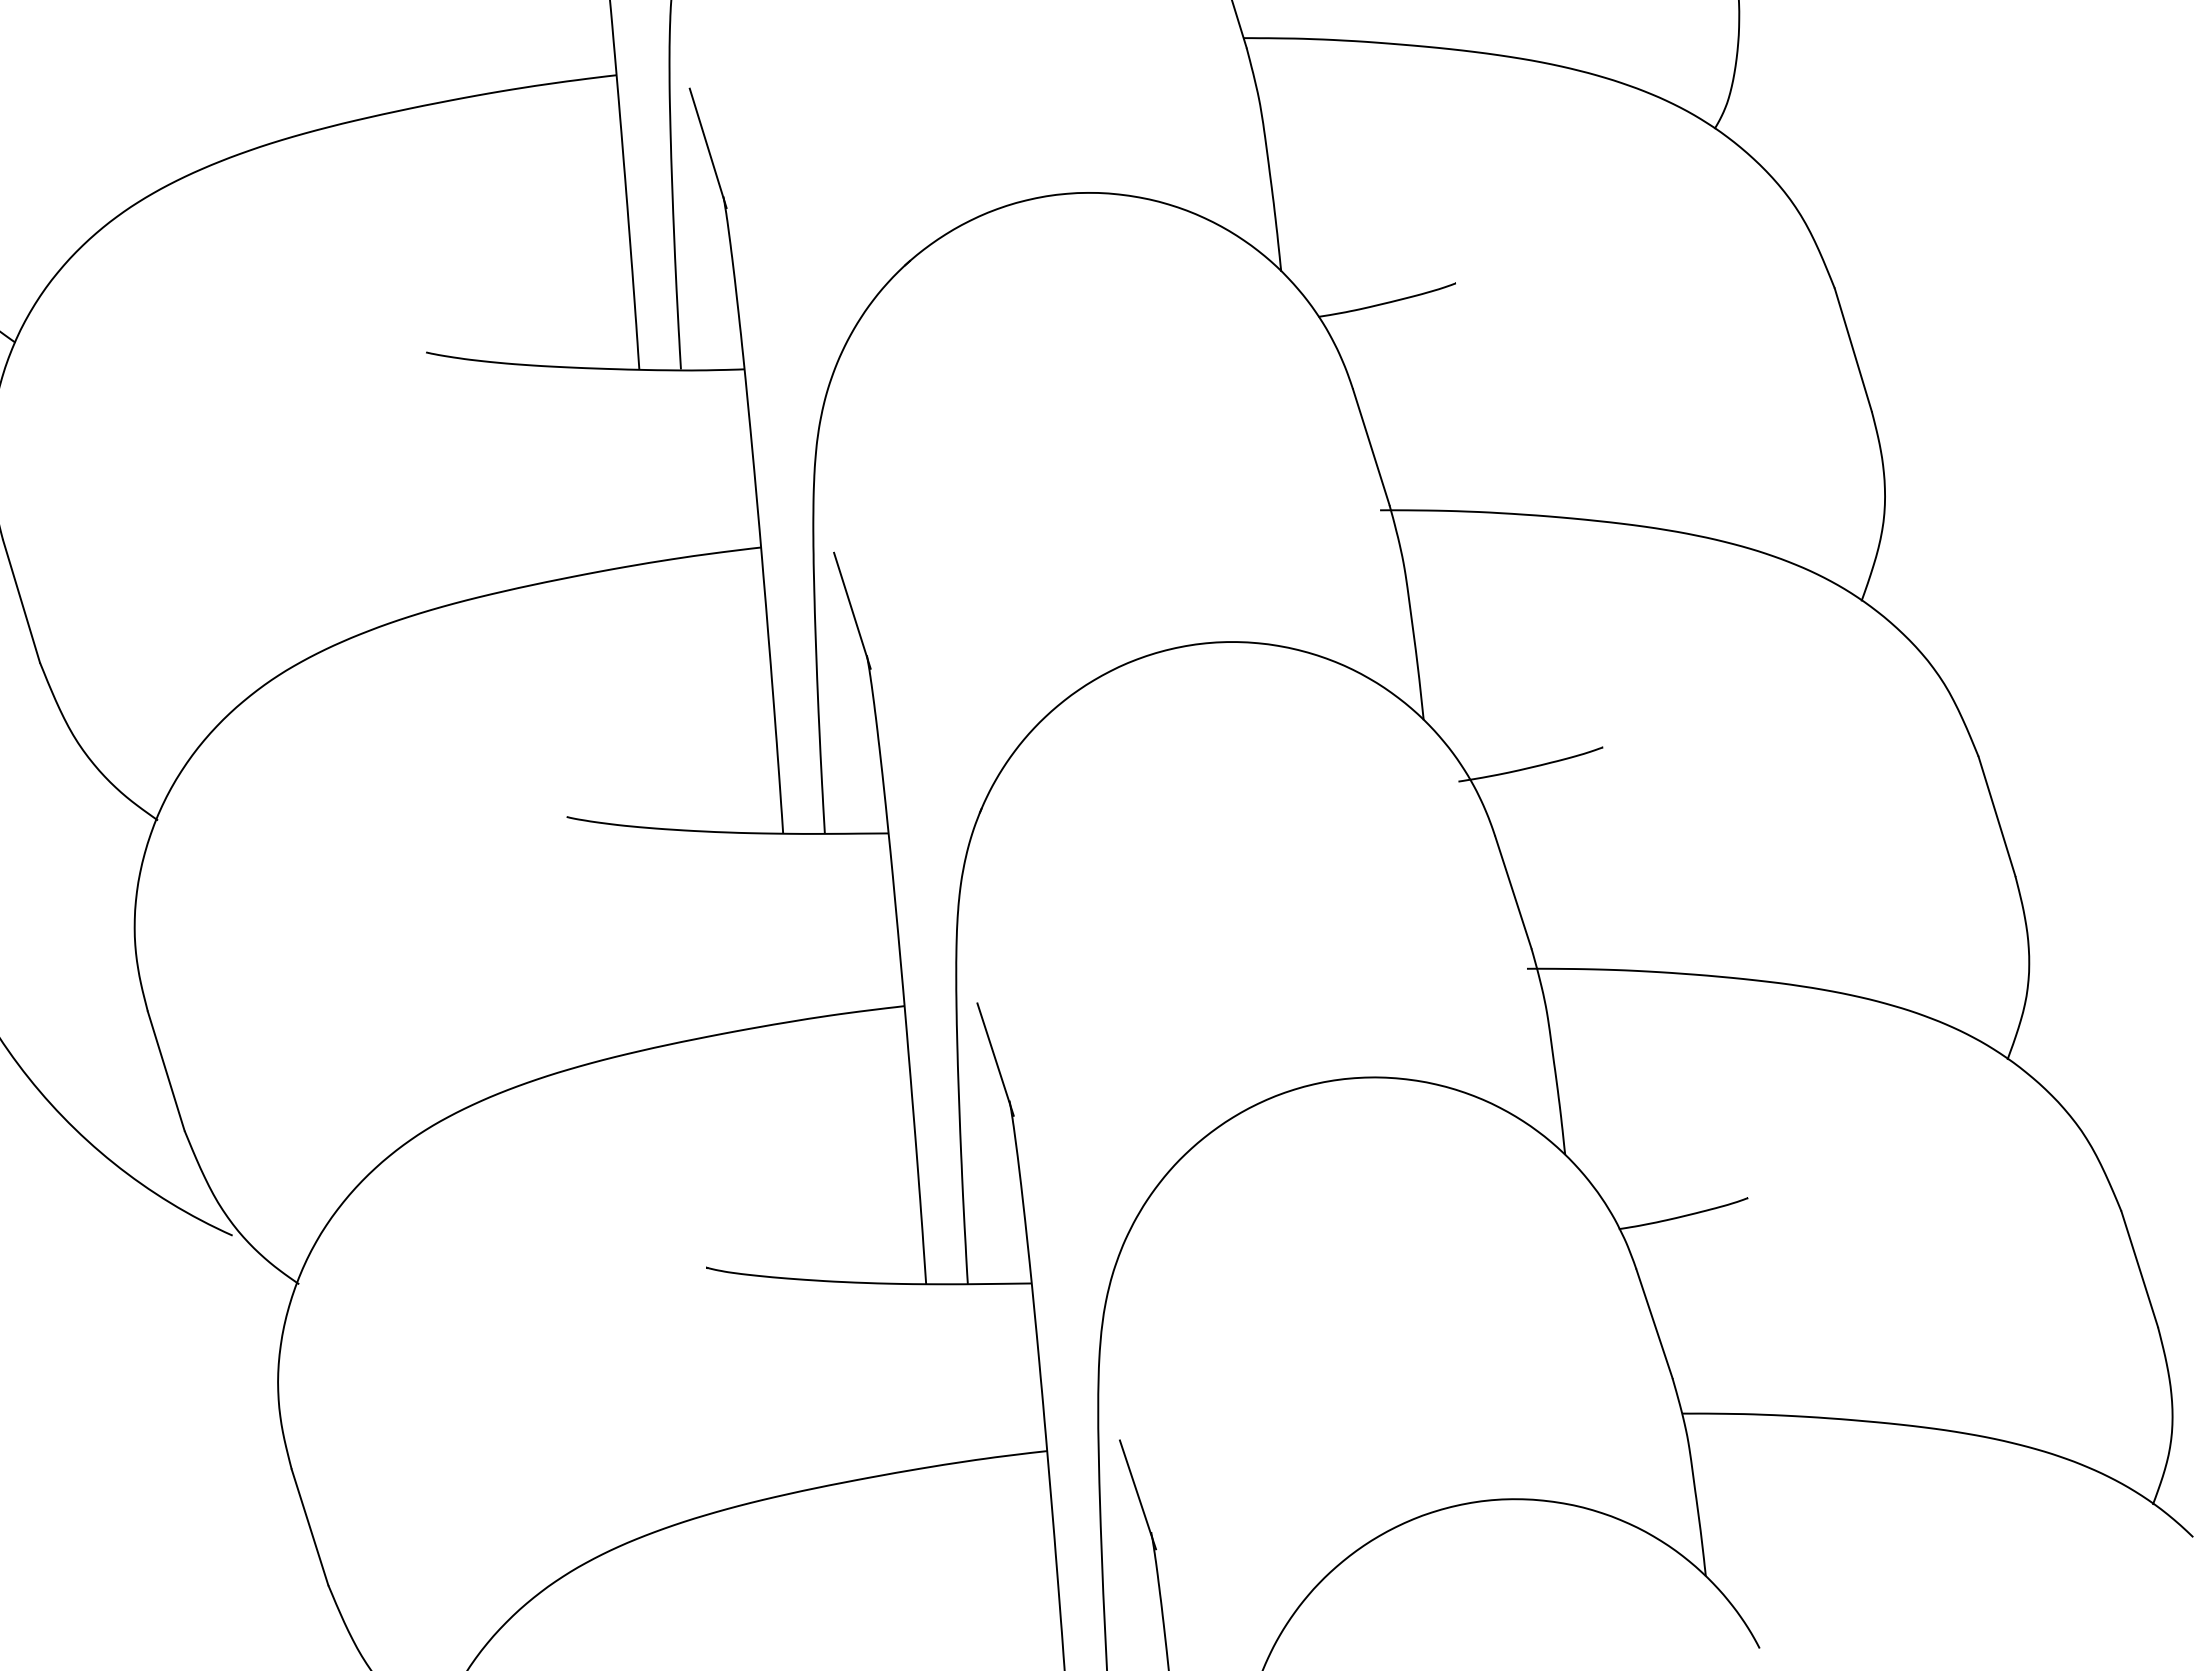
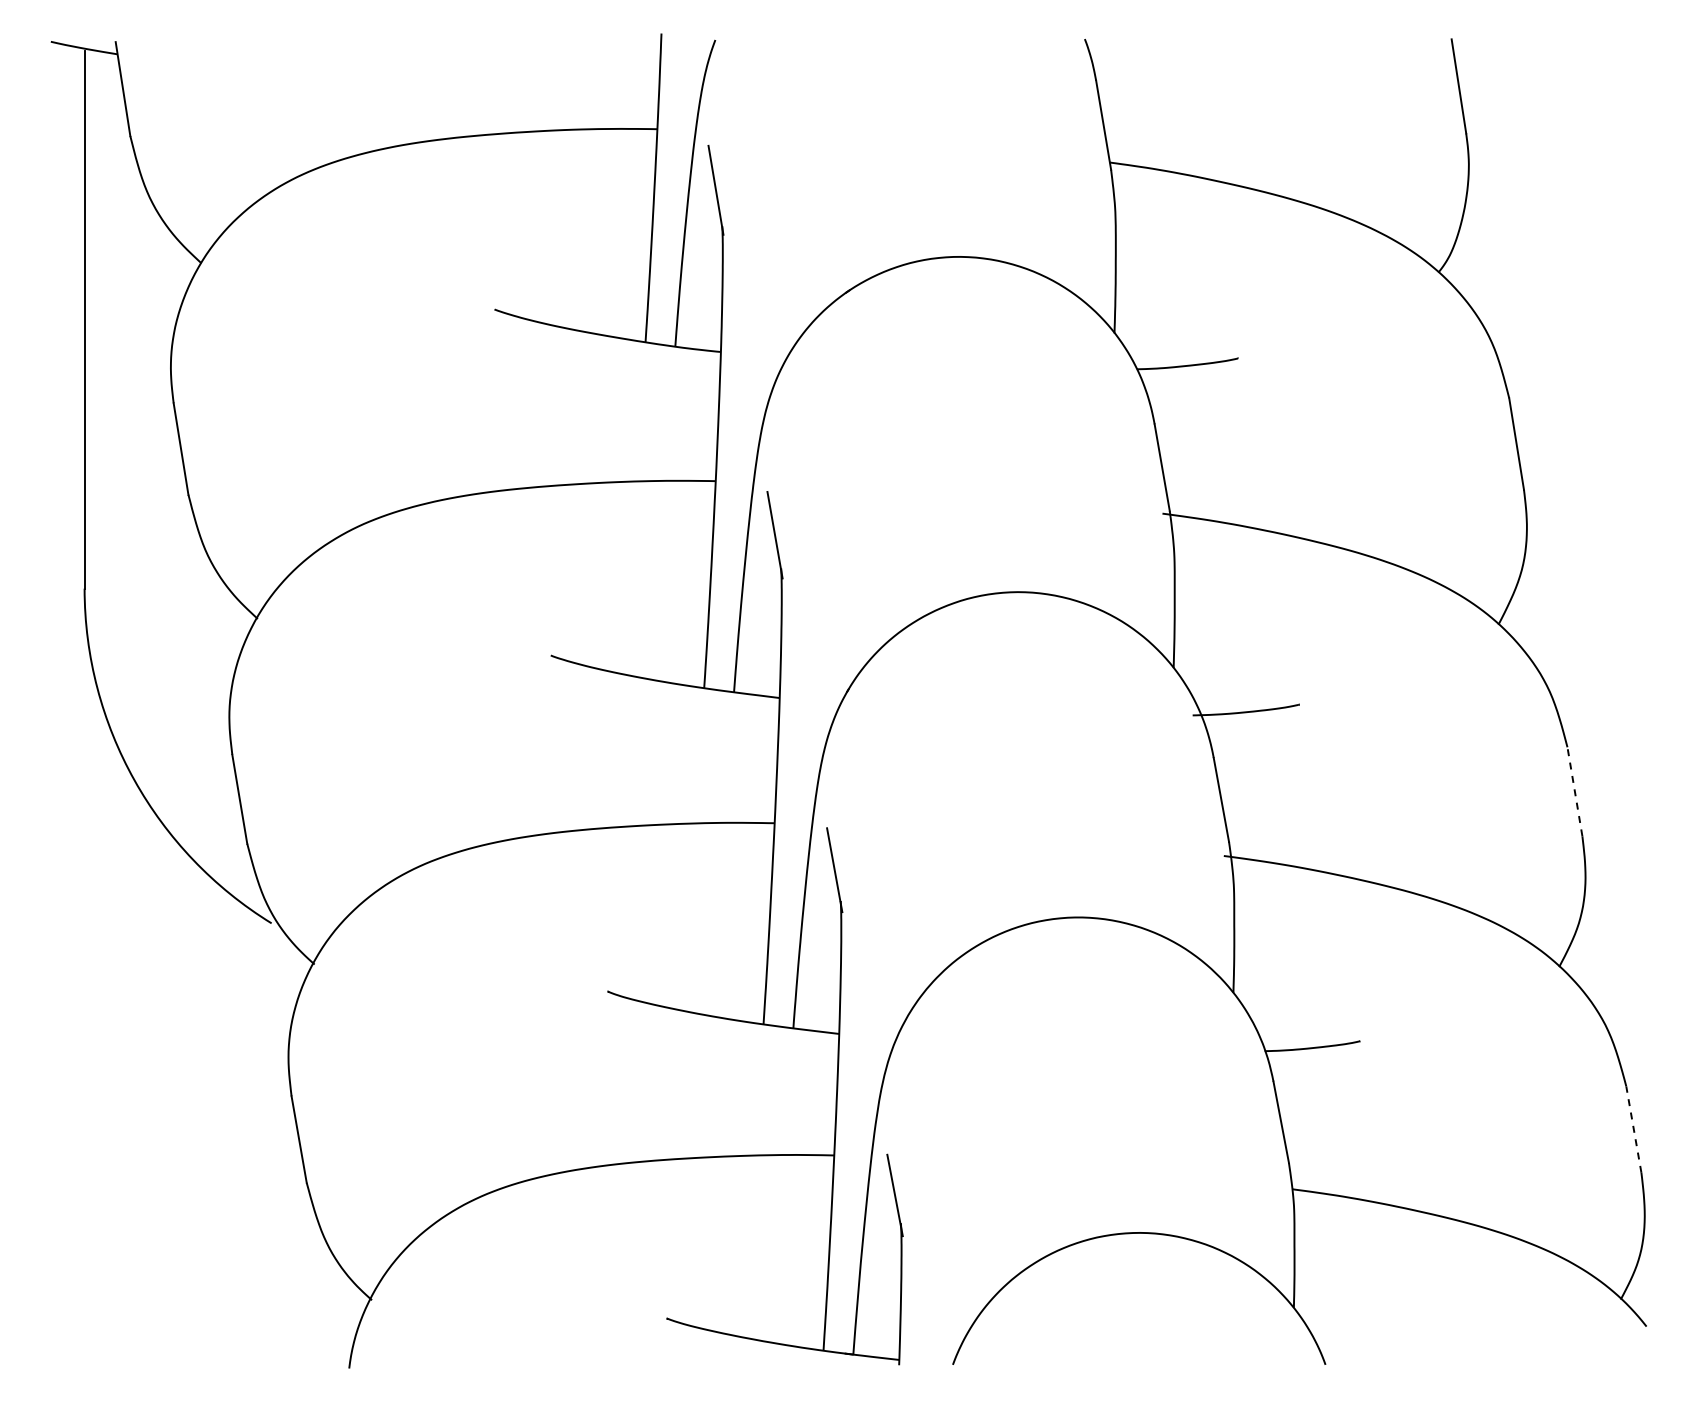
line: (1996, 816) -> (1574, 791), solid -> dashed
line: (2139, 1269) -> (1633, 1129), solid -> dashed

